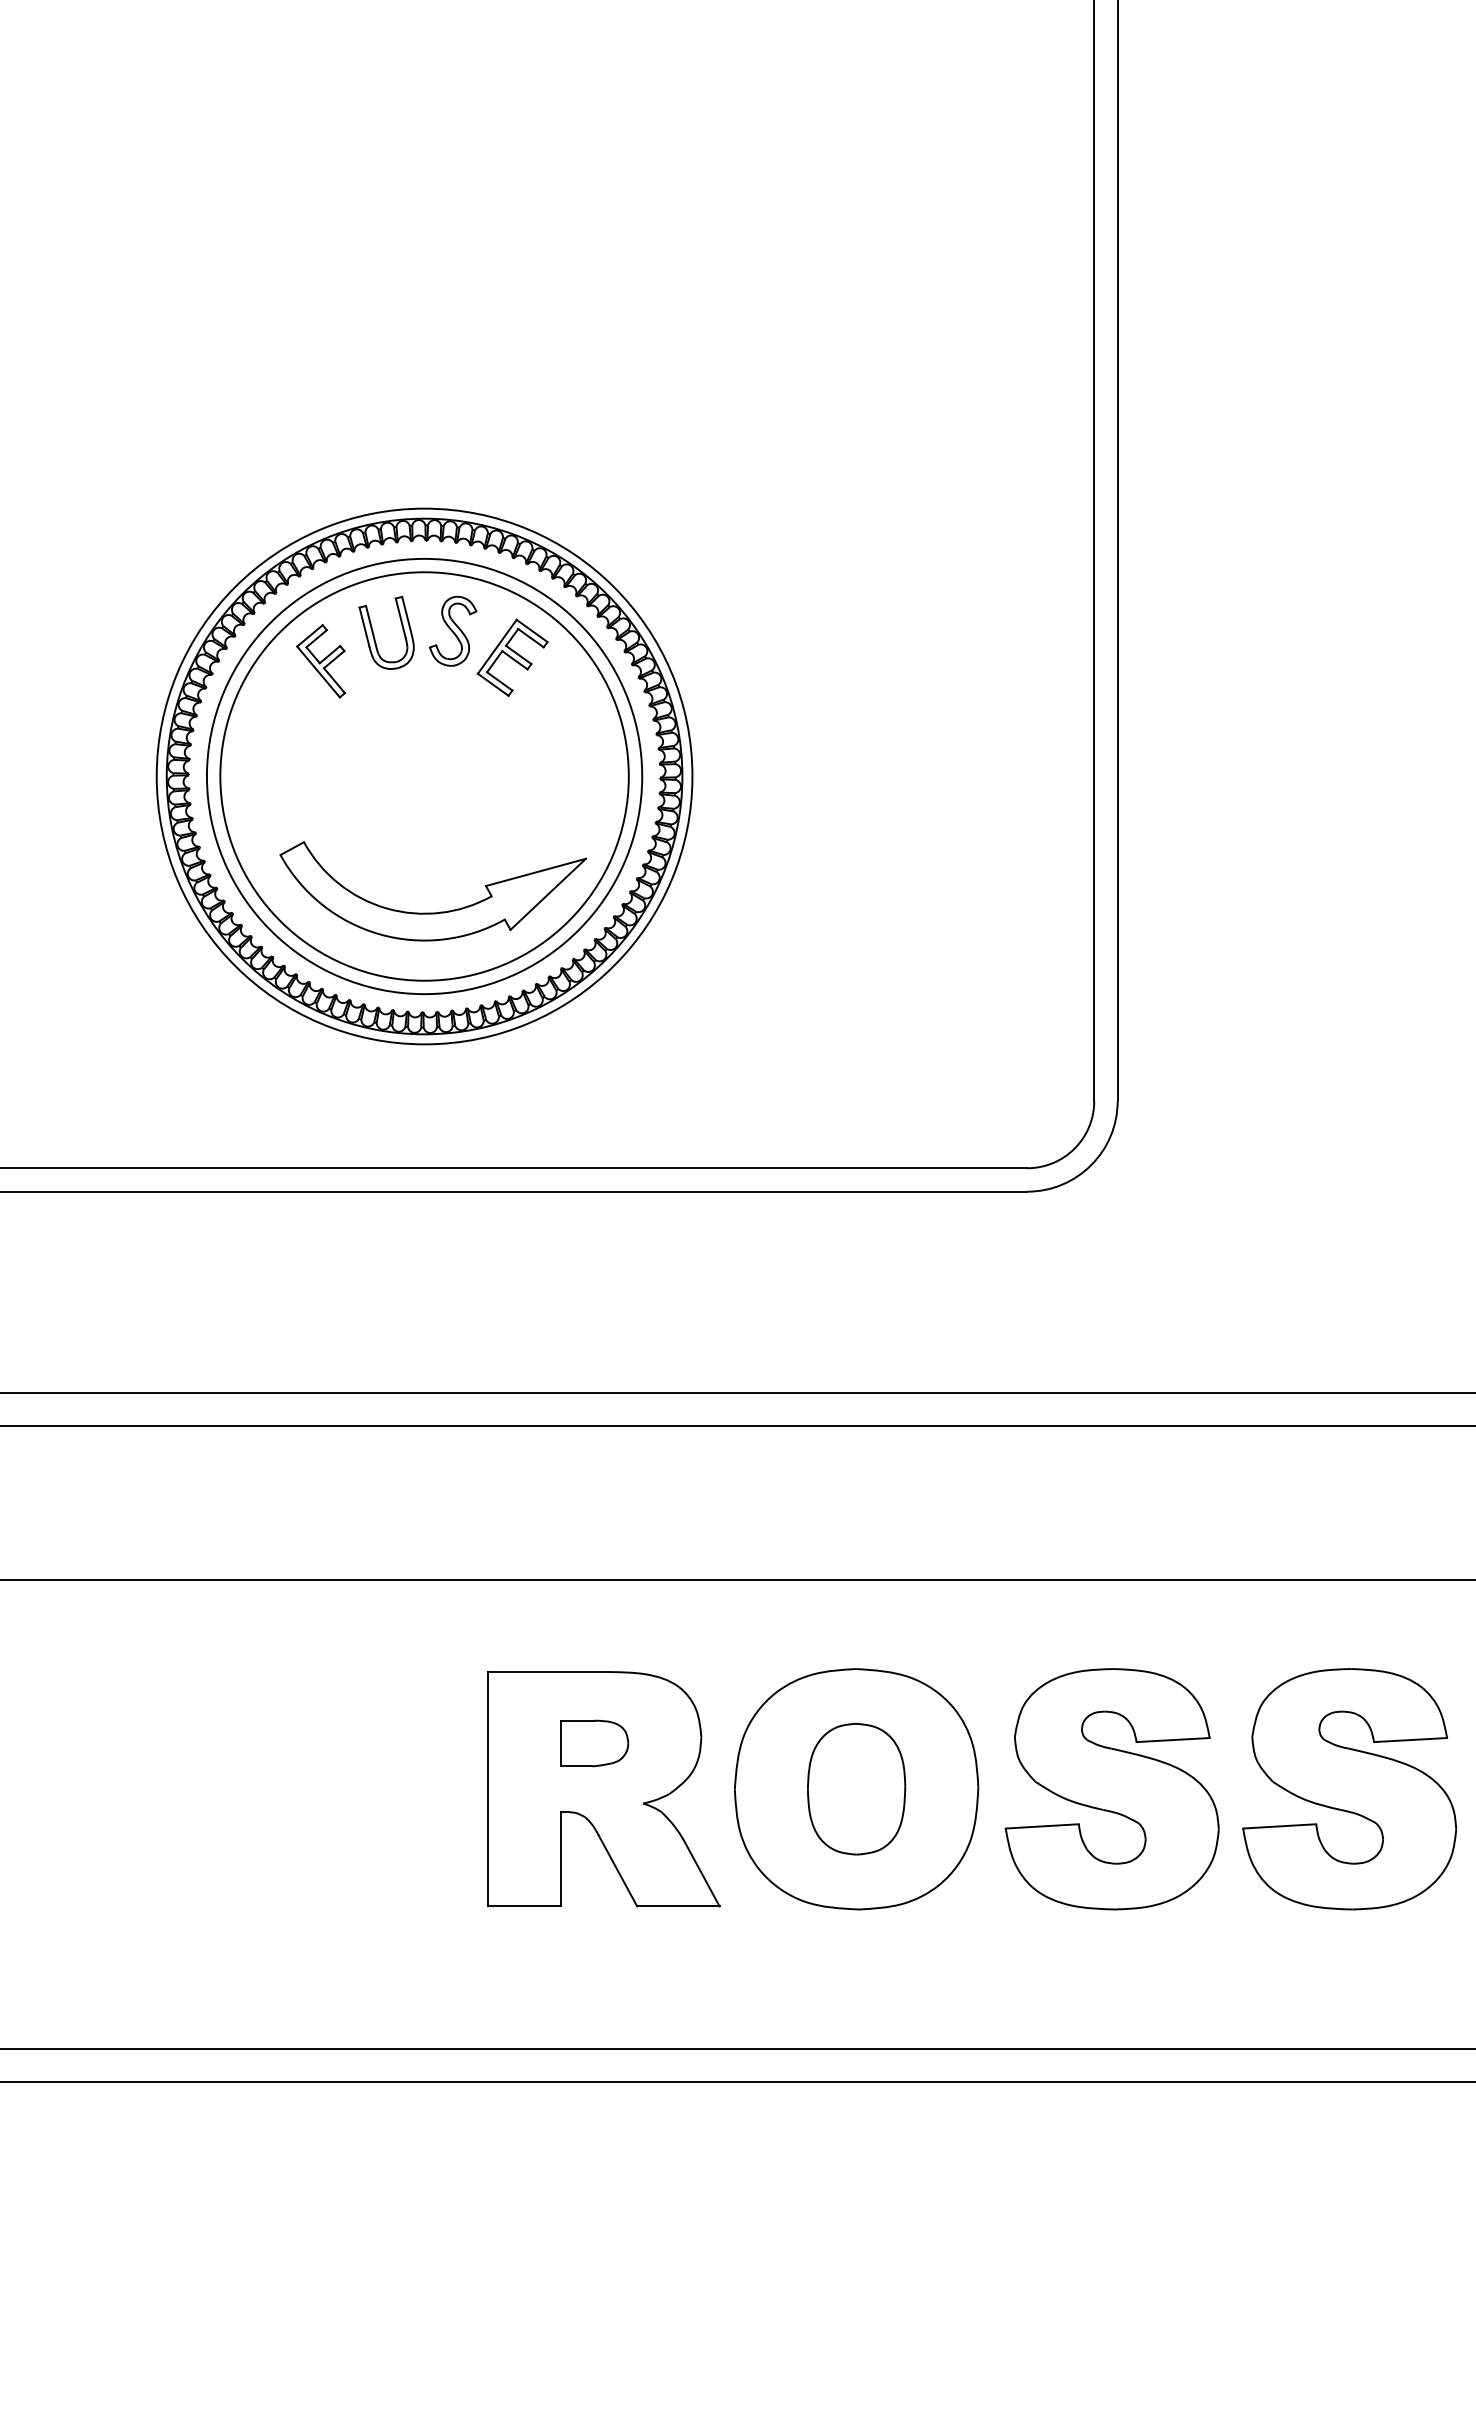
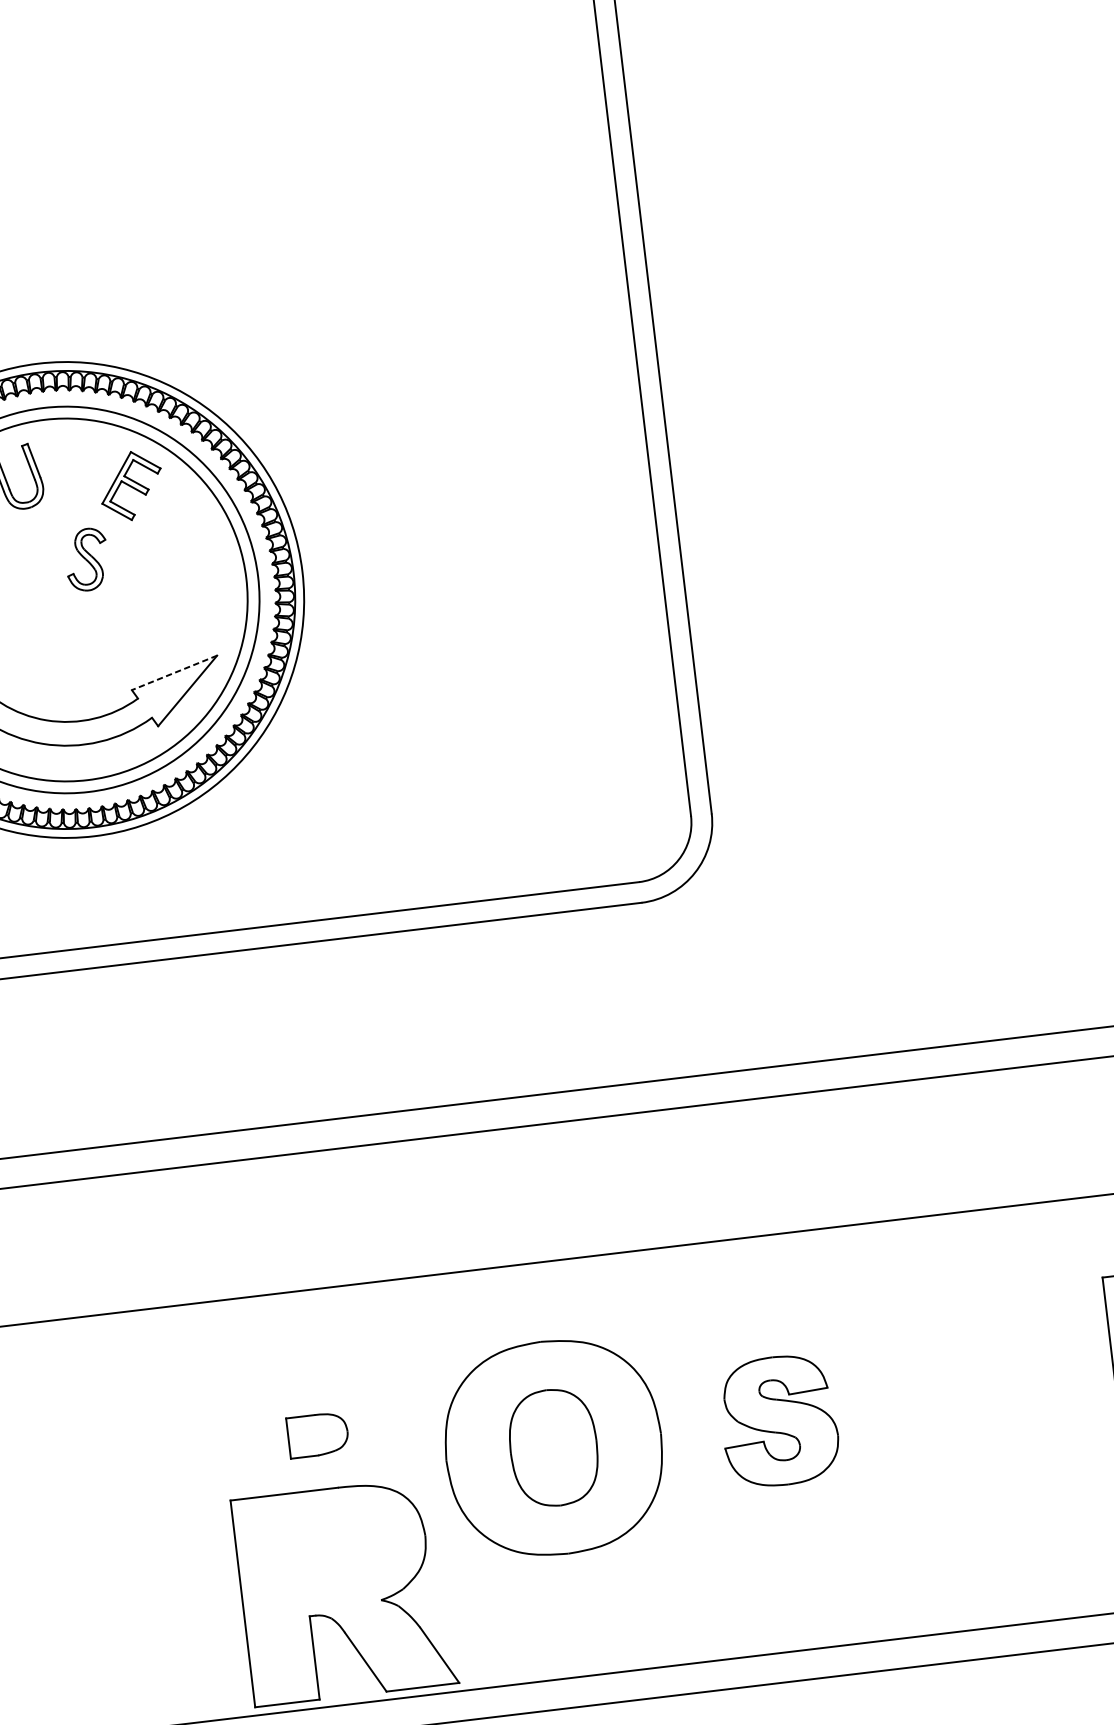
part: (453, 630) -> (87, 559), moved
line: (535, 872) -> (174, 673), solid -> dashed
part: (603, 1789) -> (344, 1592), moved
part: (1111, 1789) -> (778, 1421), size x0.6
part: (1349, 1789) -> (988, 1396), removed

